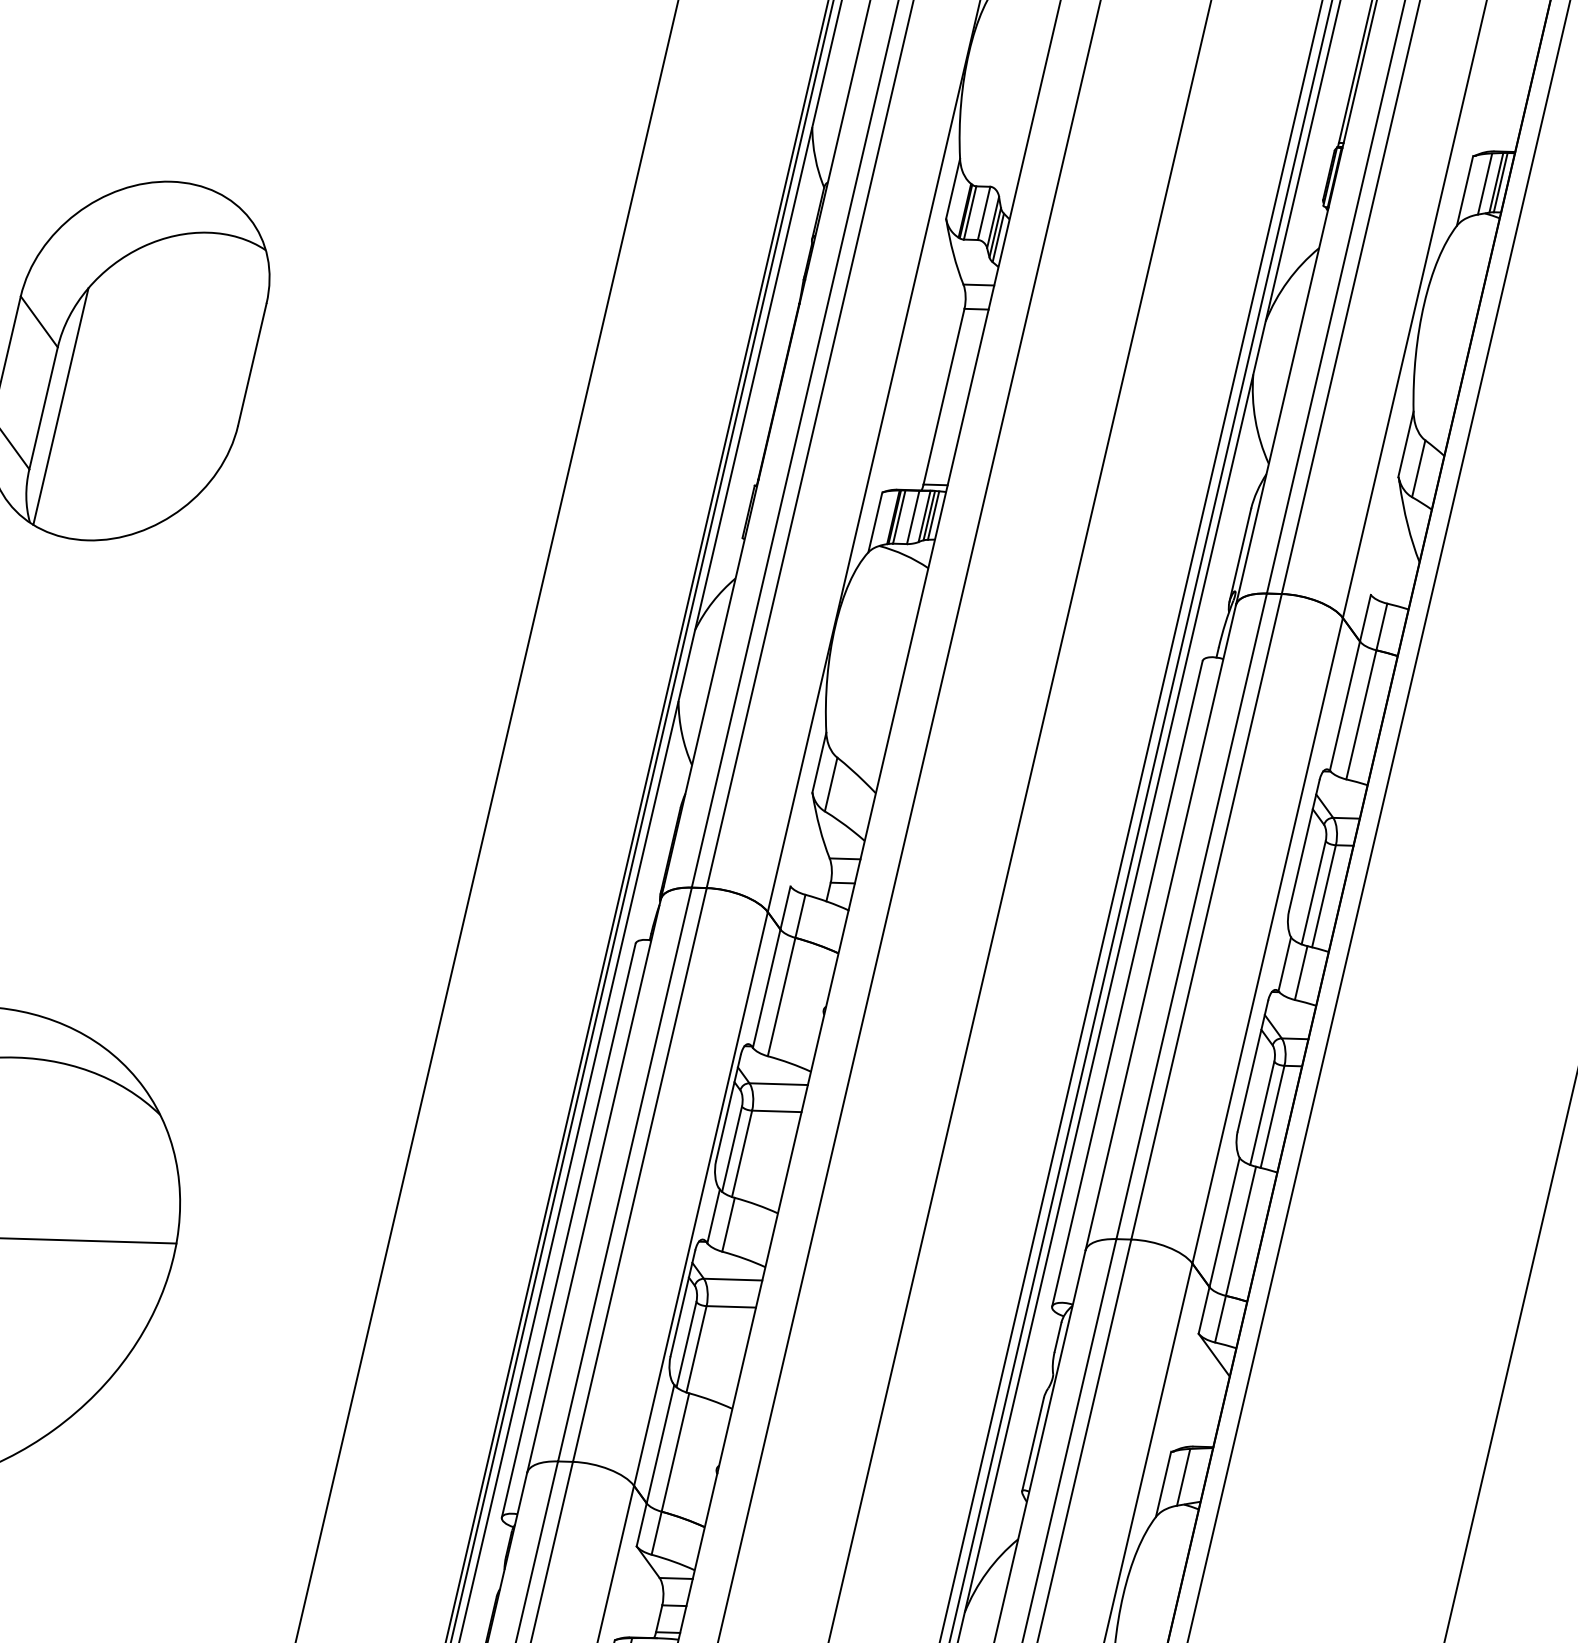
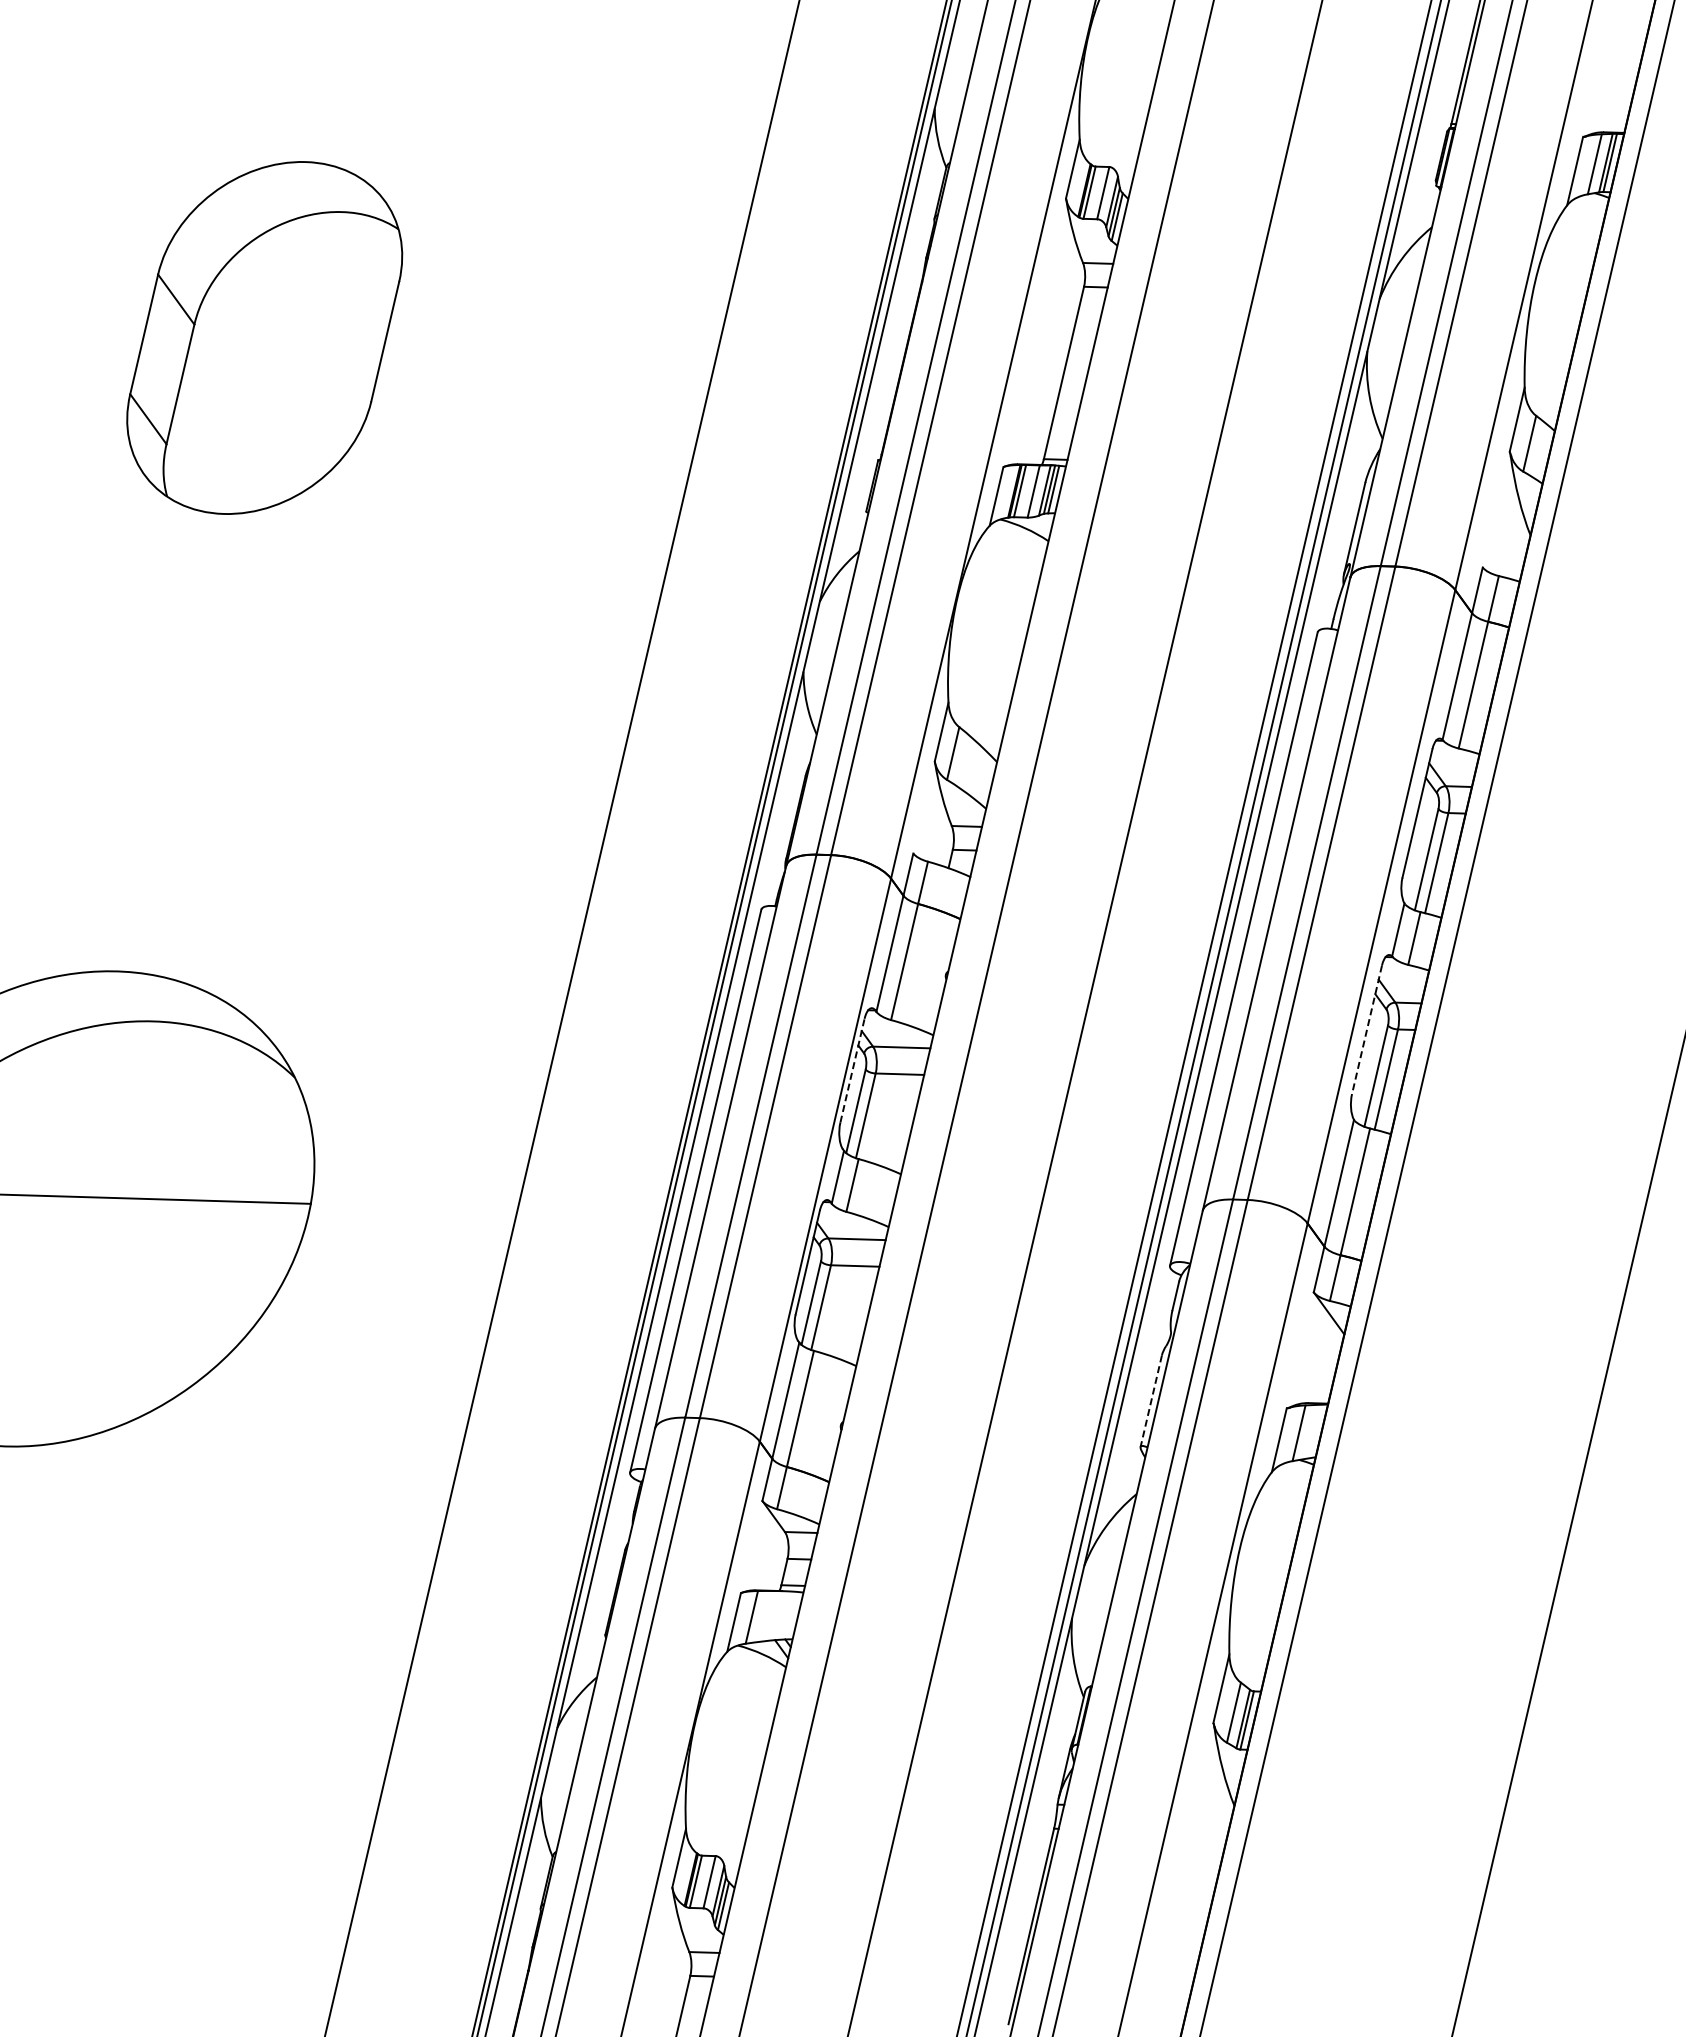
line: (60, 406) -> (197, 382), removed
line: (1253, 1065) -> (1367, 1029), solid -> dashed
line: (728, 1107) -> (852, 1070), solid -> dashed
line: (1033, 1444) -> (1151, 1401), solid -> dashed

